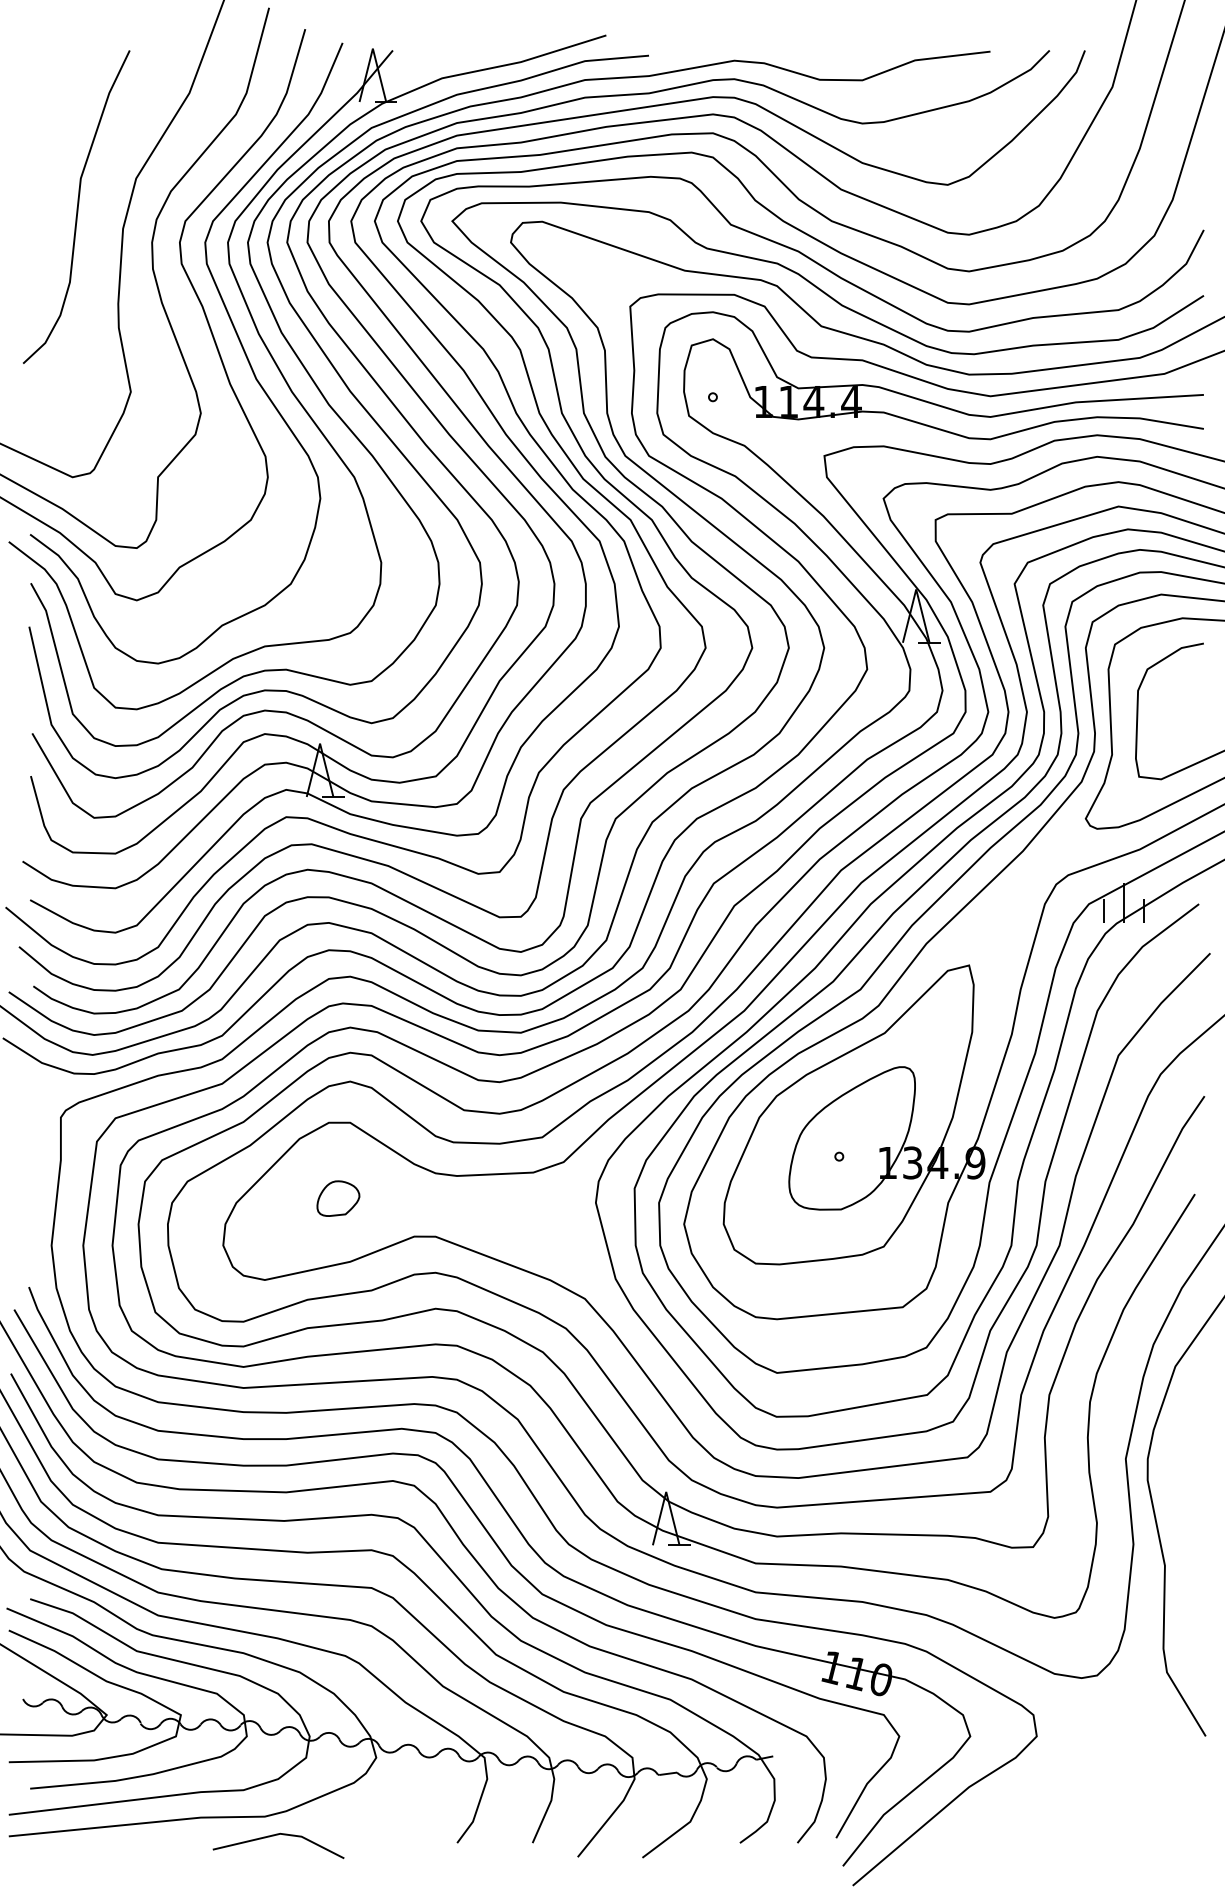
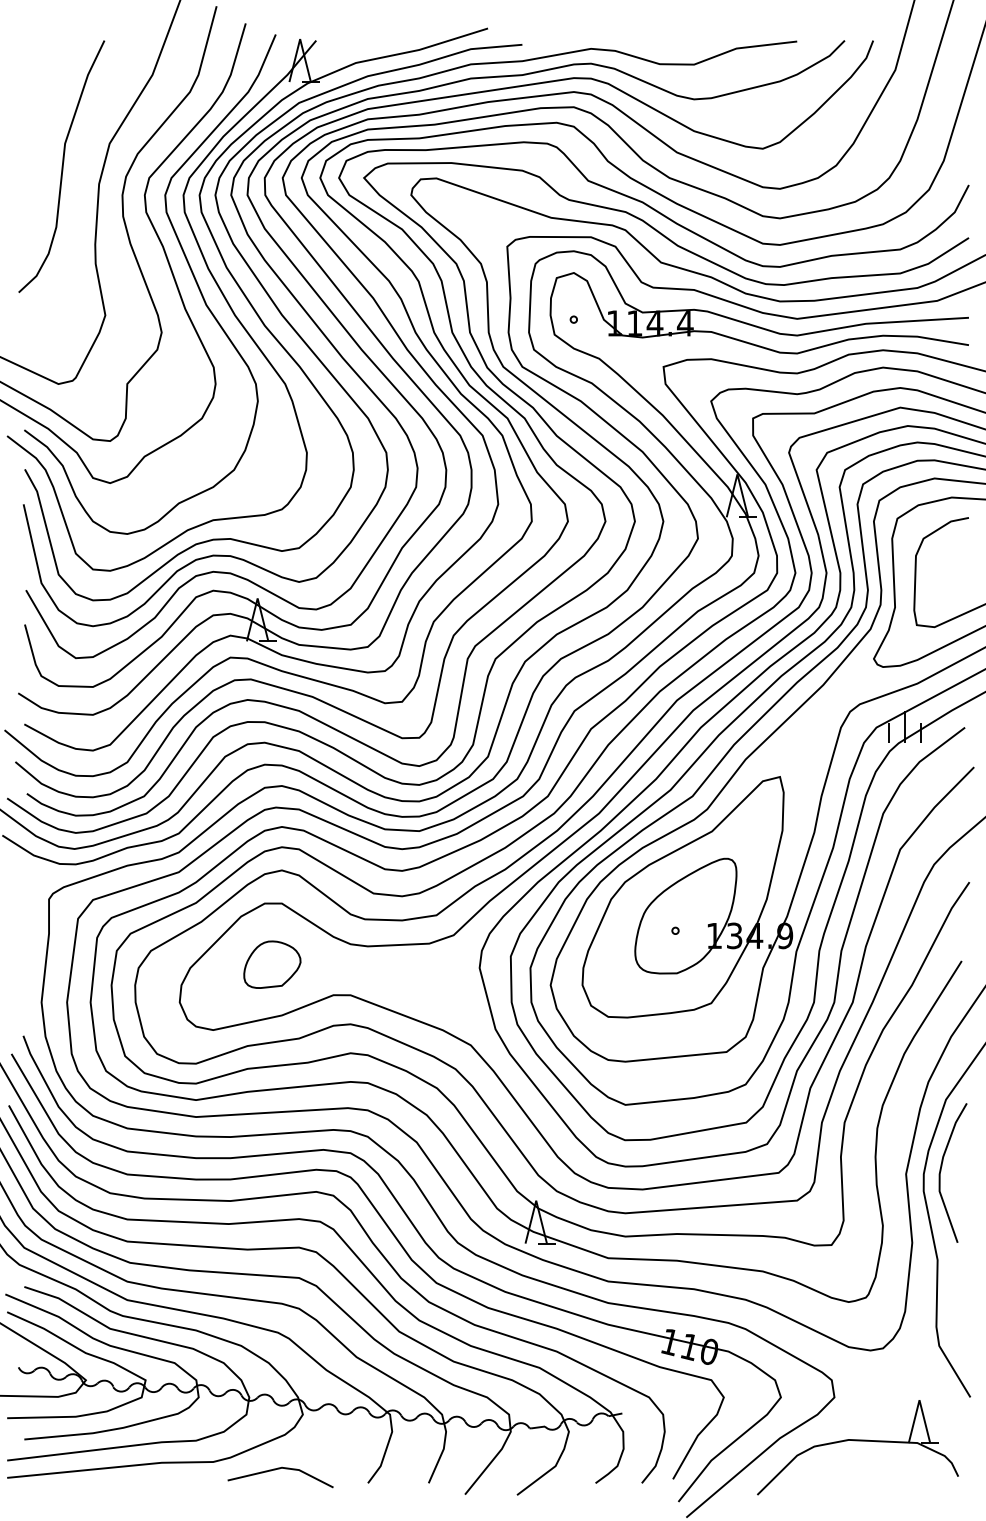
part: (338, 1198) -> (272, 964), size x1.67
curve: (1169, 1455) -> (941, 1171), added
part: (1065, 1790) -> (857, 1440), added
line: (274, 1836) -> (277, 1469), moved

